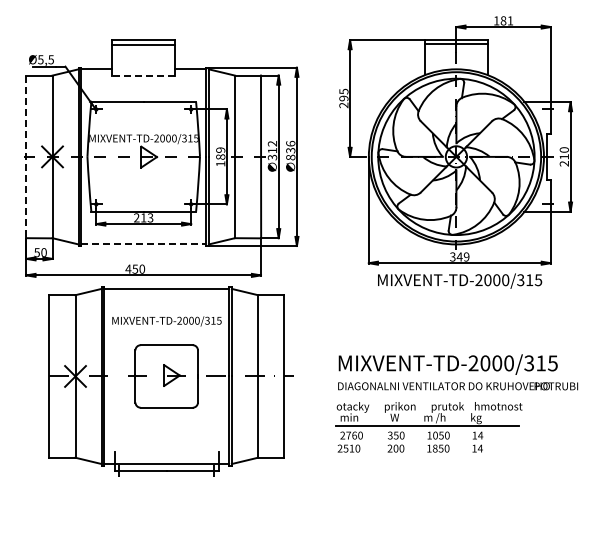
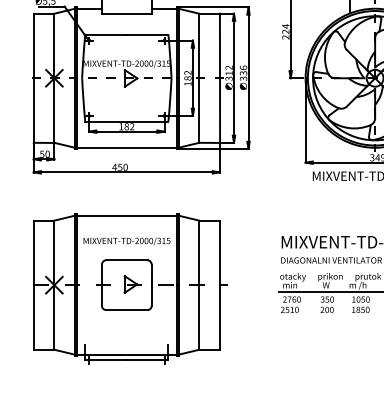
line: (143, 75) -> (126, 13), dashed -> solid
text: (343, 94) -> (285, 28), 295 -> 224
text: (220, 149) -> (187, 72), 189 -> 182
line: (26, 157) -> (33, 78), dashed -> solid
text: (290, 157) -> (243, 78), 836 -> 336
text: (143, 217) -> (126, 126), 213 -> 182
line: (143, 244) -> (126, 147), dashed -> solid
part: (170, 381) -> (129, 289), moved

